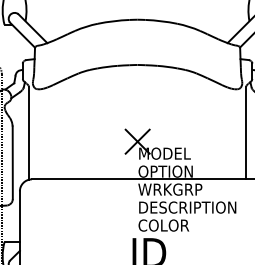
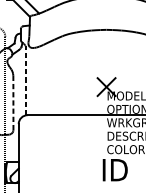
line: (29, 133) -> (25, 80), solid -> dashed
line: (12, 163) -> (13, 103), solid -> dashed

